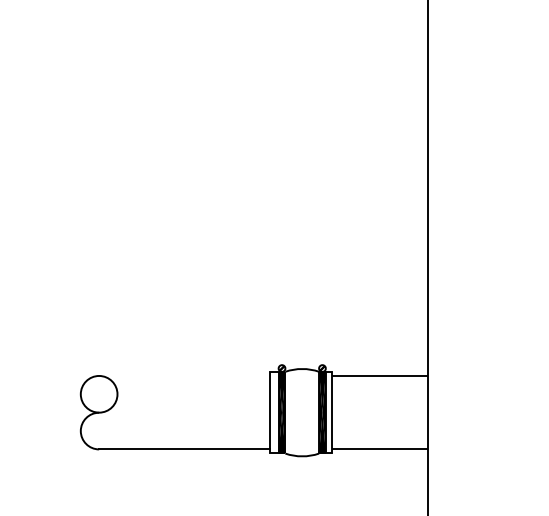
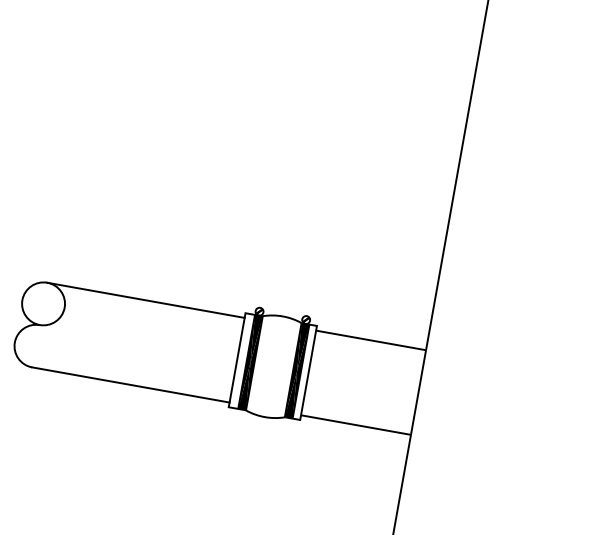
line: (184, 375) -> (145, 299), added

